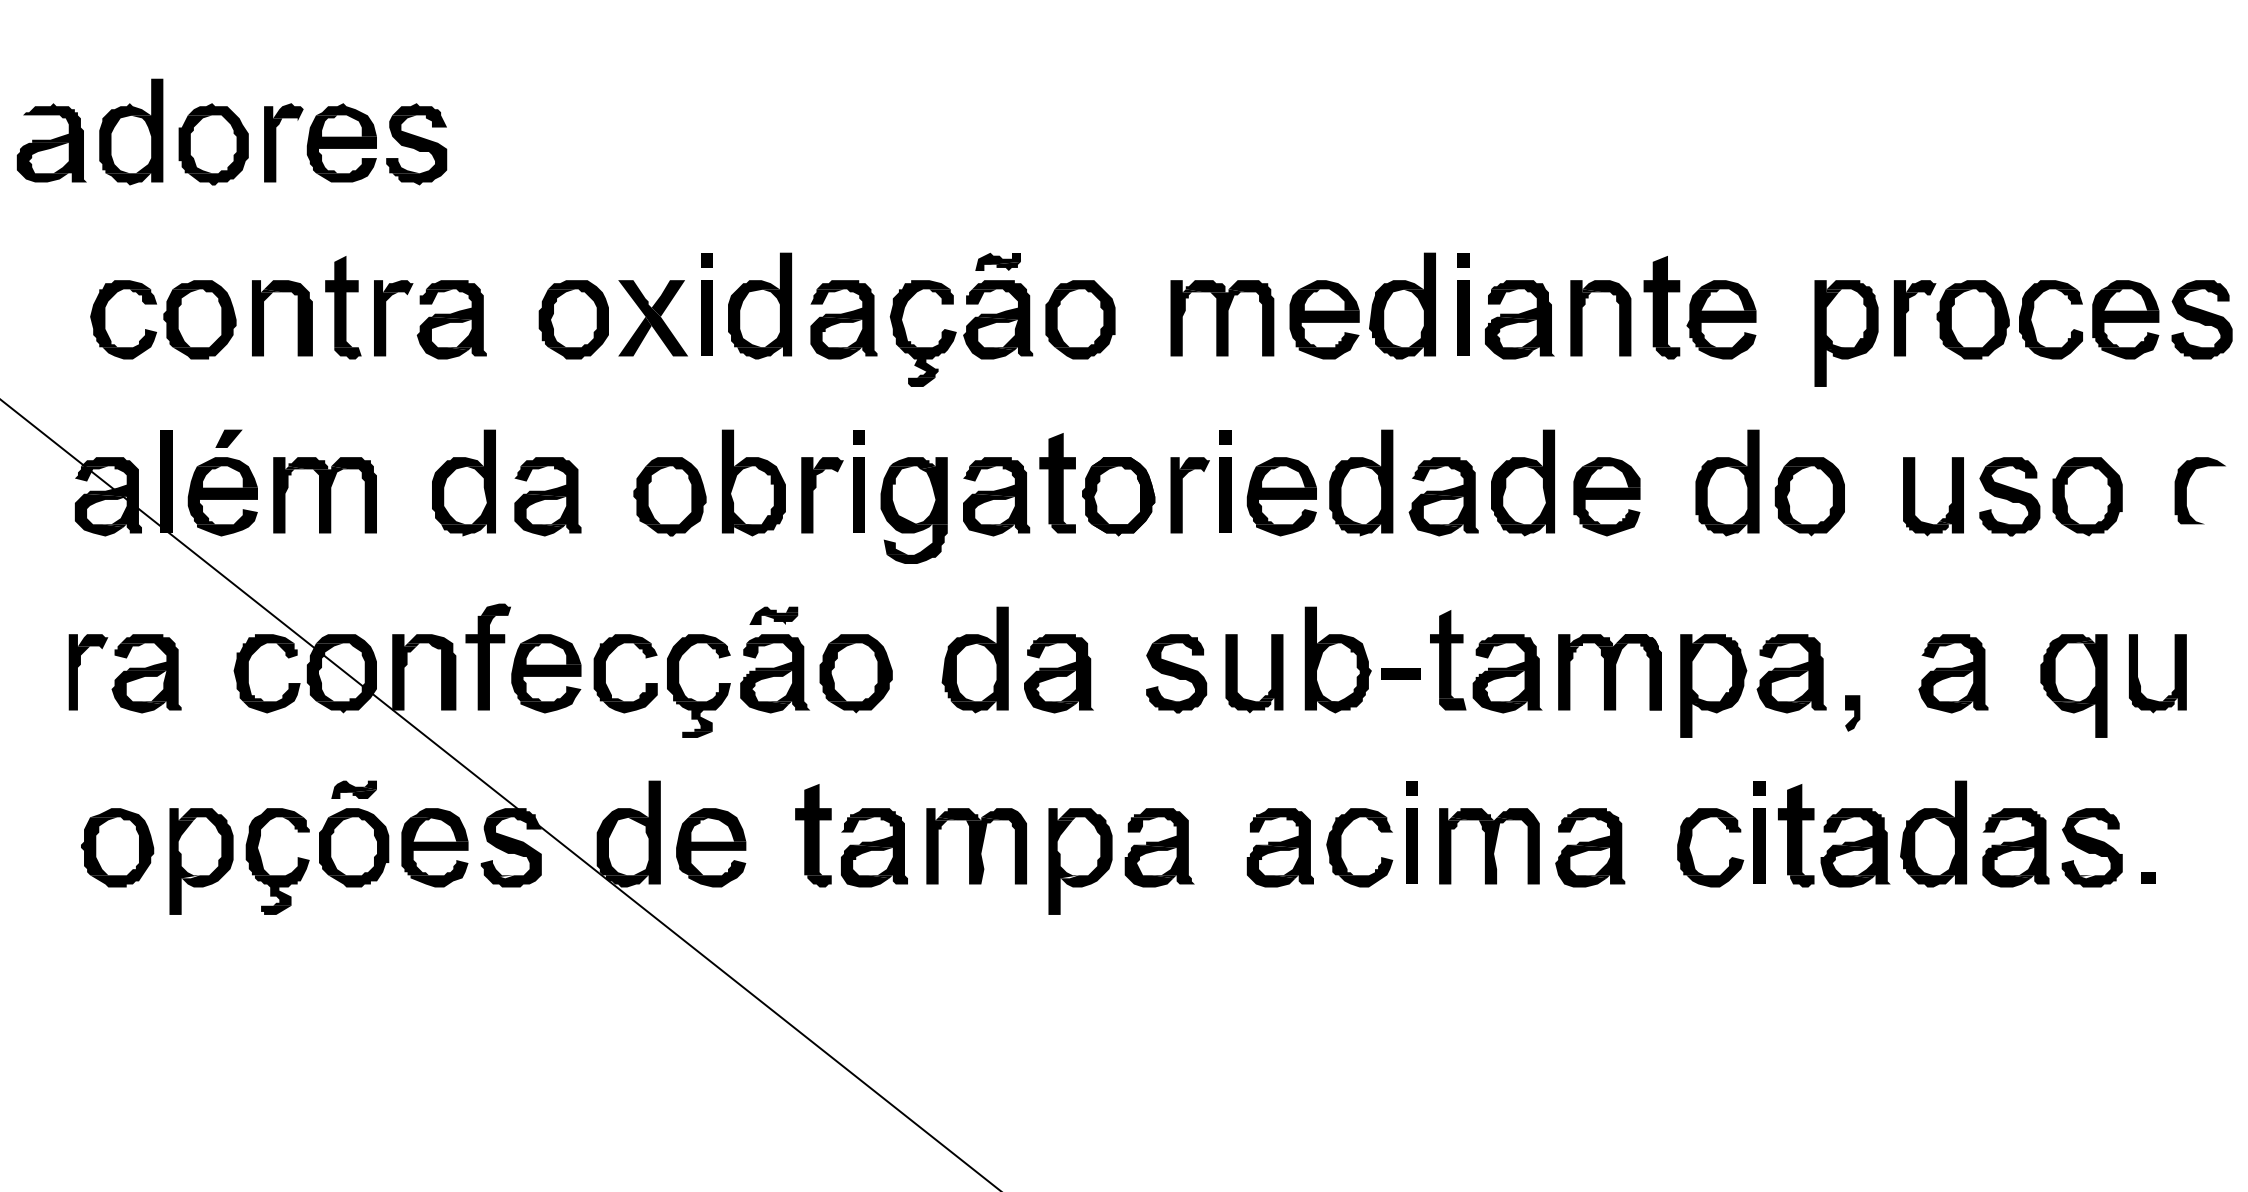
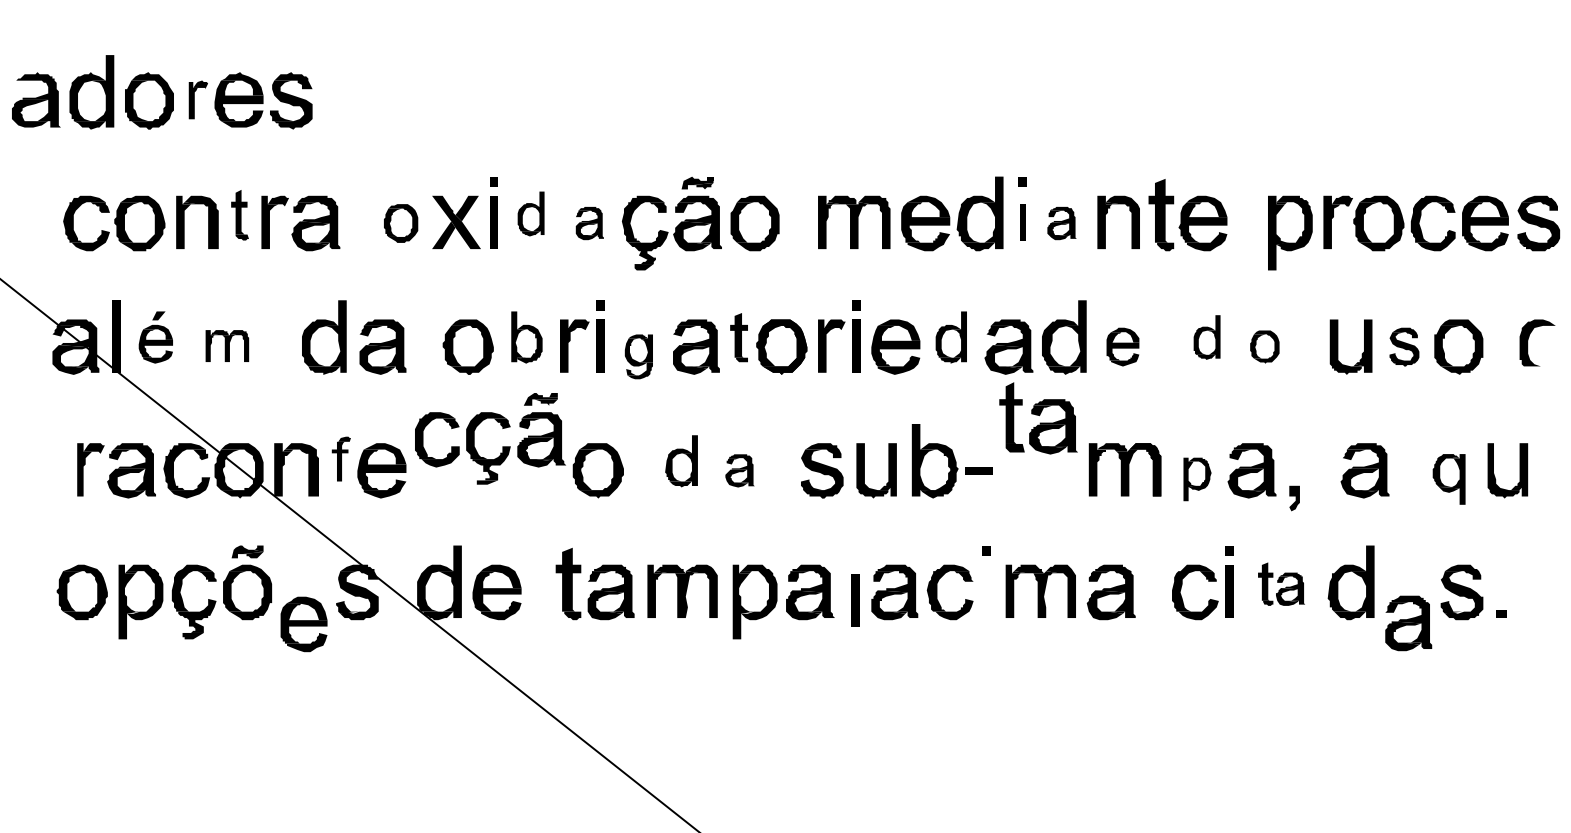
part: (283, 142) -> (198, 99), size x0.7
part: (759, 305) -> (530, 213), size x0.6
part: (342, 308) -> (239, 215), size x0.7
part: (1463, 318) -> (1022, 222), size x0.7
part: (572, 319) -> (400, 223), size x0.7
part: (843, 319) -> (589, 223), size x0.6
part: (1519, 319) -> (1061, 223), size x0.6
part: (222, 482) -> (155, 337), size x0.7
part: (753, 482) -> (526, 337), size x0.7
part: (1056, 482) -> (738, 337), size x0.7
part: (1361, 482) -> (951, 337), size x0.7
part: (1726, 482) -> (1206, 337), size x0.6
part: (325, 494) -> (227, 345), size x0.6
part: (1606, 495) -> (1122, 346), size x0.7
part: (1809, 495) -> (1264, 346), size x0.6
part: (2009, 495) -> (1404, 346), size x0.7
part: (913, 510) -> (638, 356), size x0.6
part: (488, 656) -> (341, 458), size x0.6
part: (975, 660) -> (681, 461), size x0.7
part: (1486, 661) -> (1038, 418), moved
part: (125, 673) -> (116, 470), moved
part: (1058, 673) -> (739, 470), size x0.6
part: (718, 683) -> (502, 446), moved
part: (1713, 686) -> (1197, 479), size x0.6
part: (2072, 686) -> (1448, 479), size x0.7
part: (1833, 836) -> (1281, 584), size x0.6
part: (1411, 846) -> (855, 600), moved
part: (434, 847) -> (303, 624), moved
part: (2015, 847) -> (1408, 623), moved

